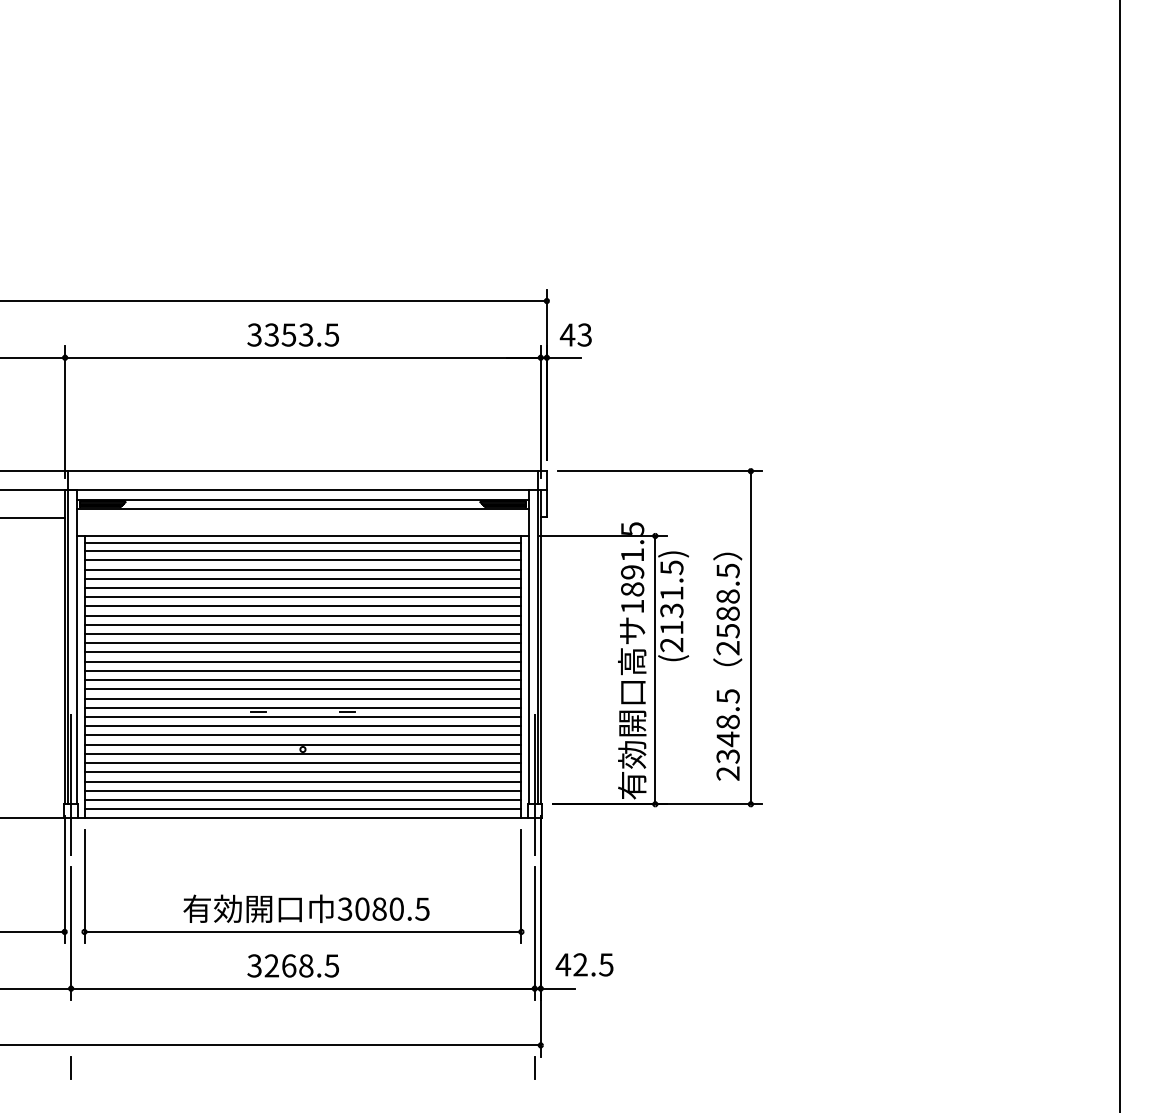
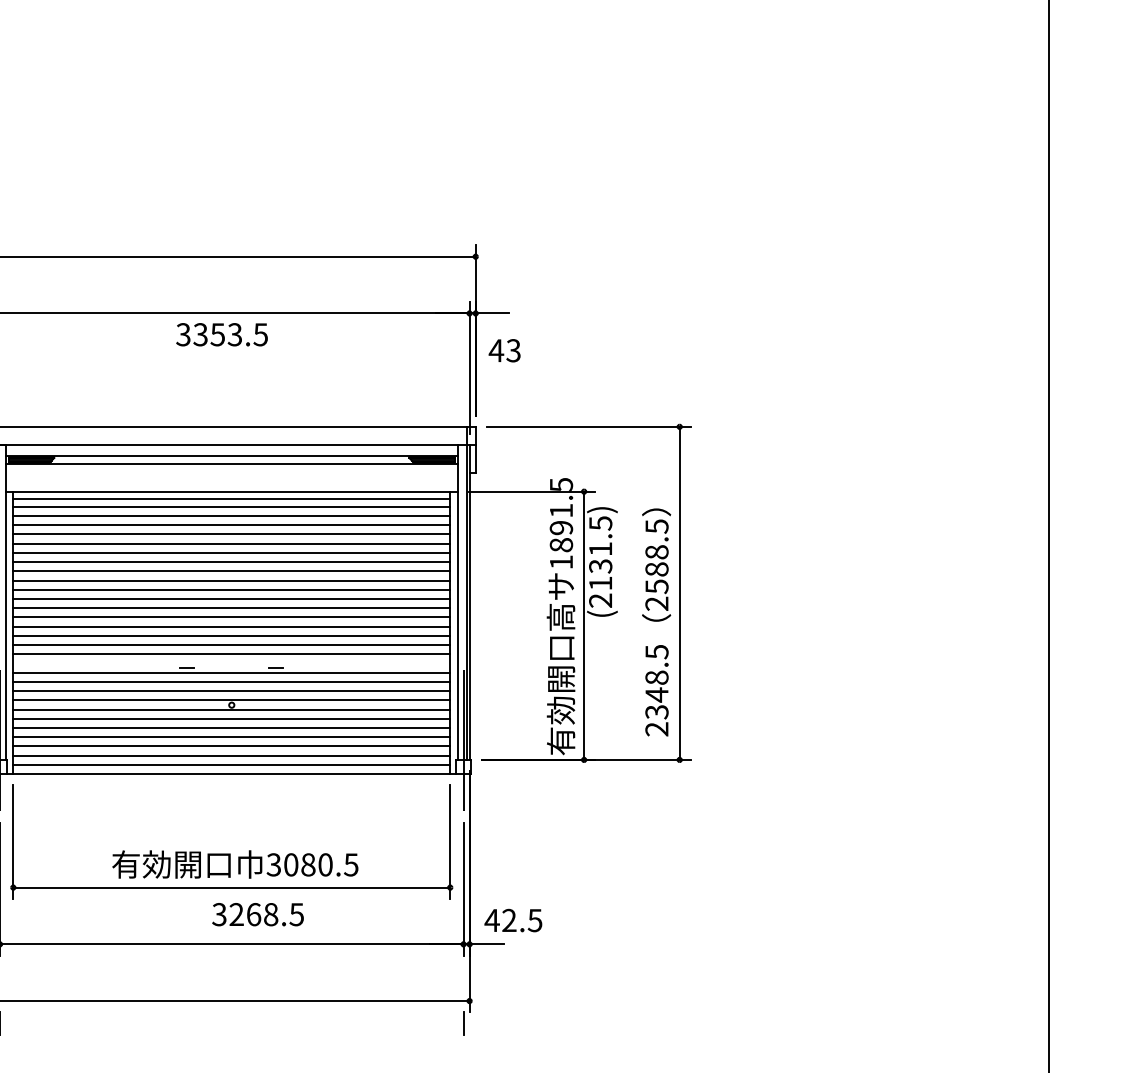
text: (292, 334) -> (221, 334), moved
text: (575, 334) -> (504, 350), moved
line: (302, 707) -> (231, 663), removed
text: (292, 965) -> (257, 914), moved

